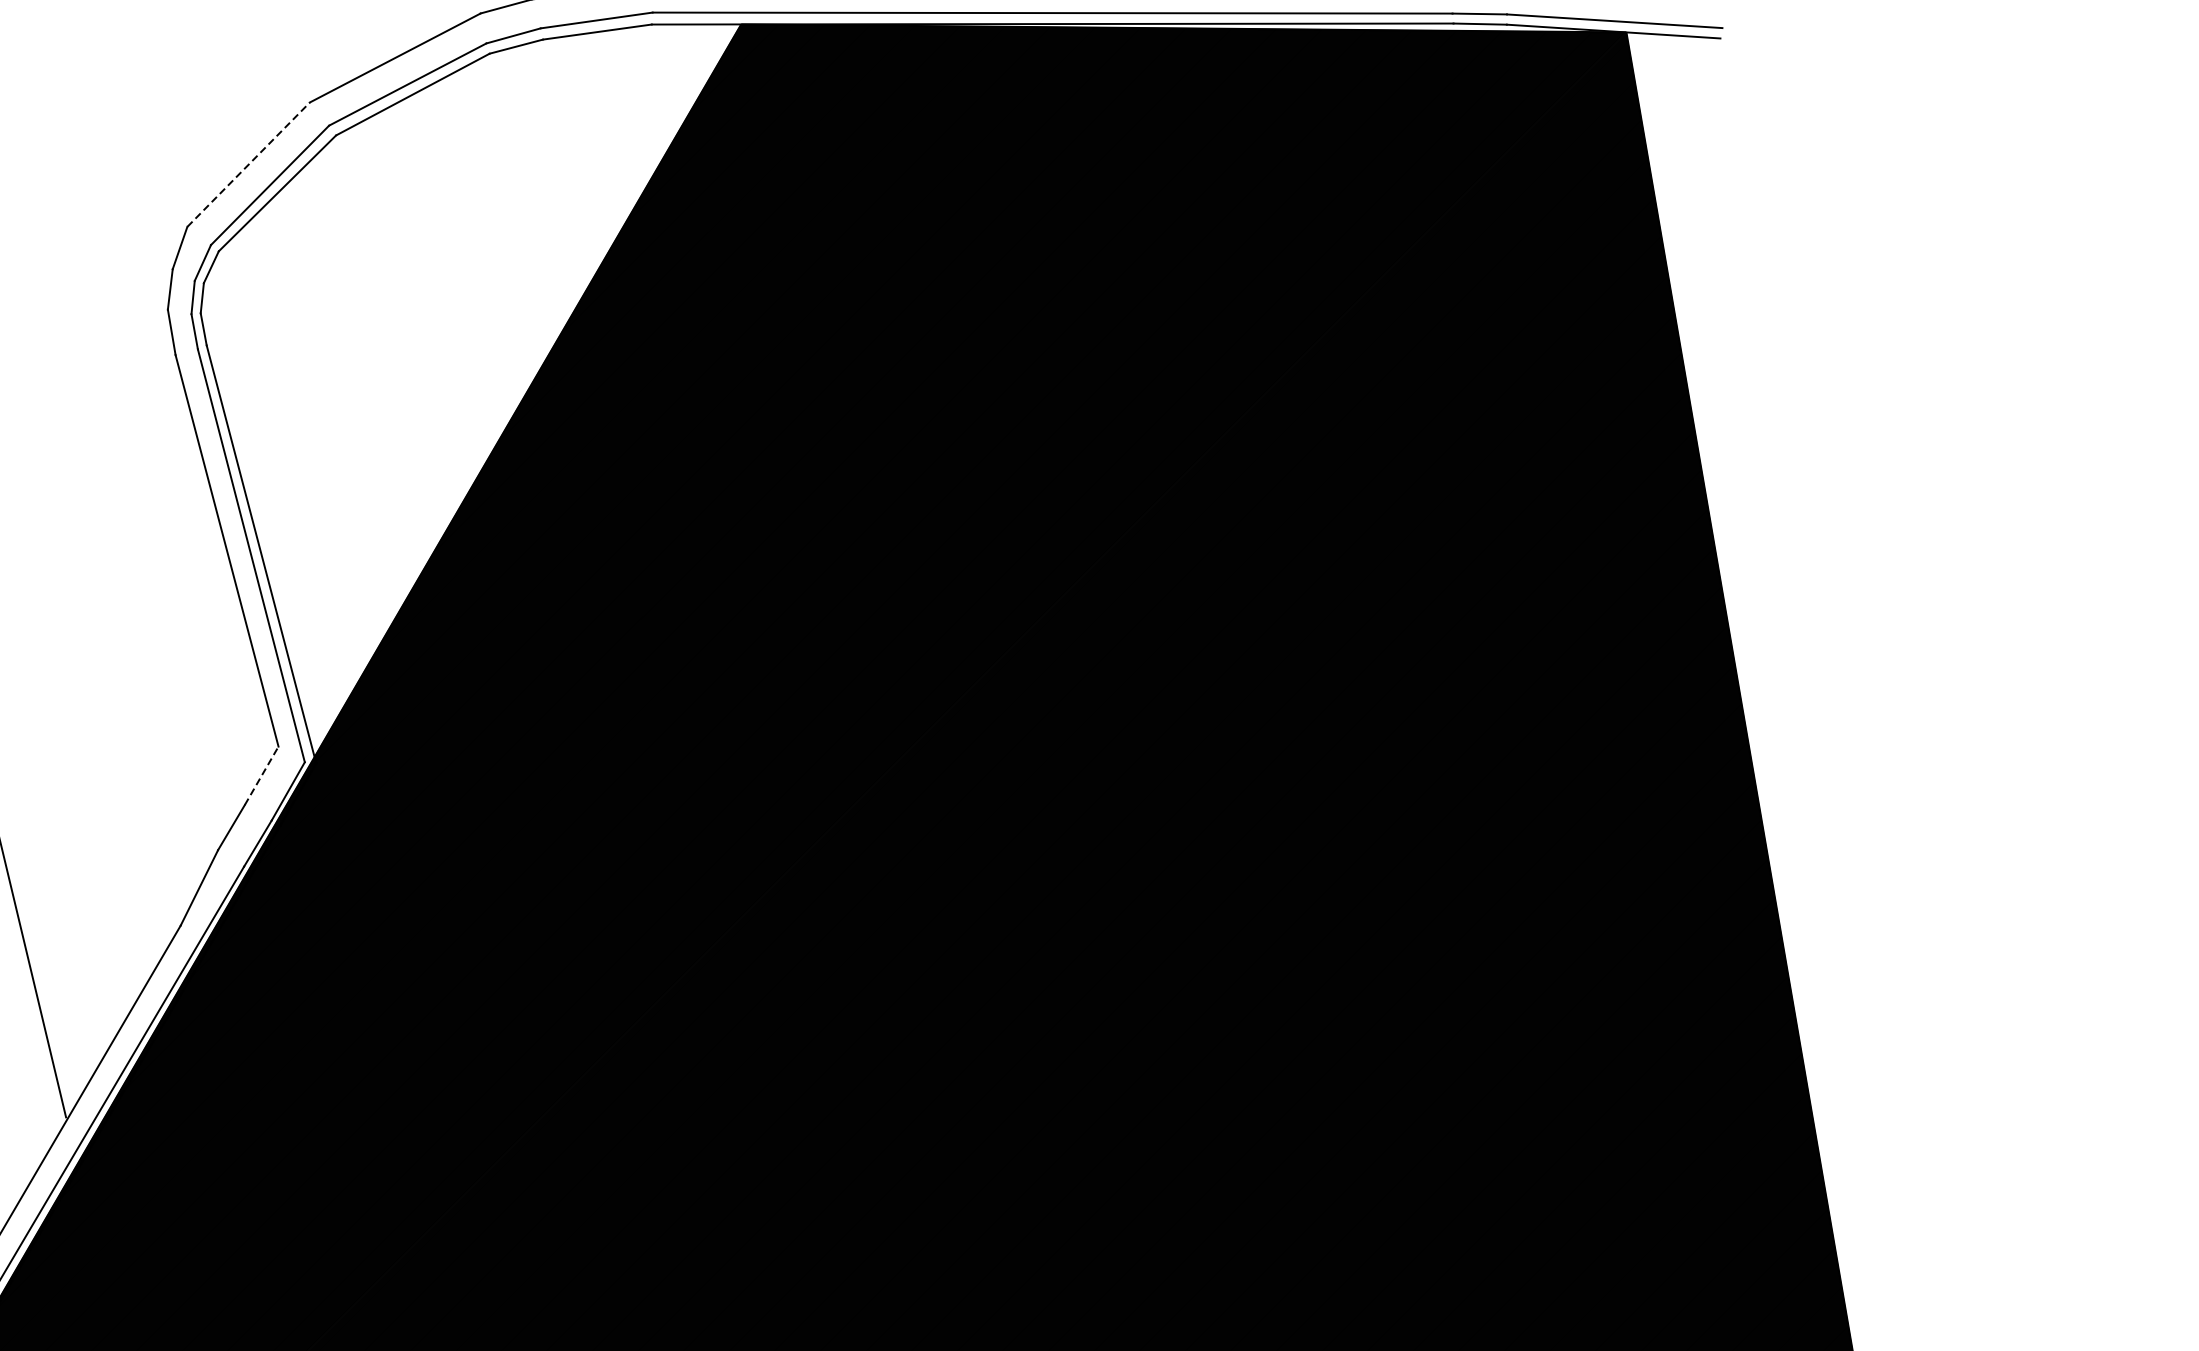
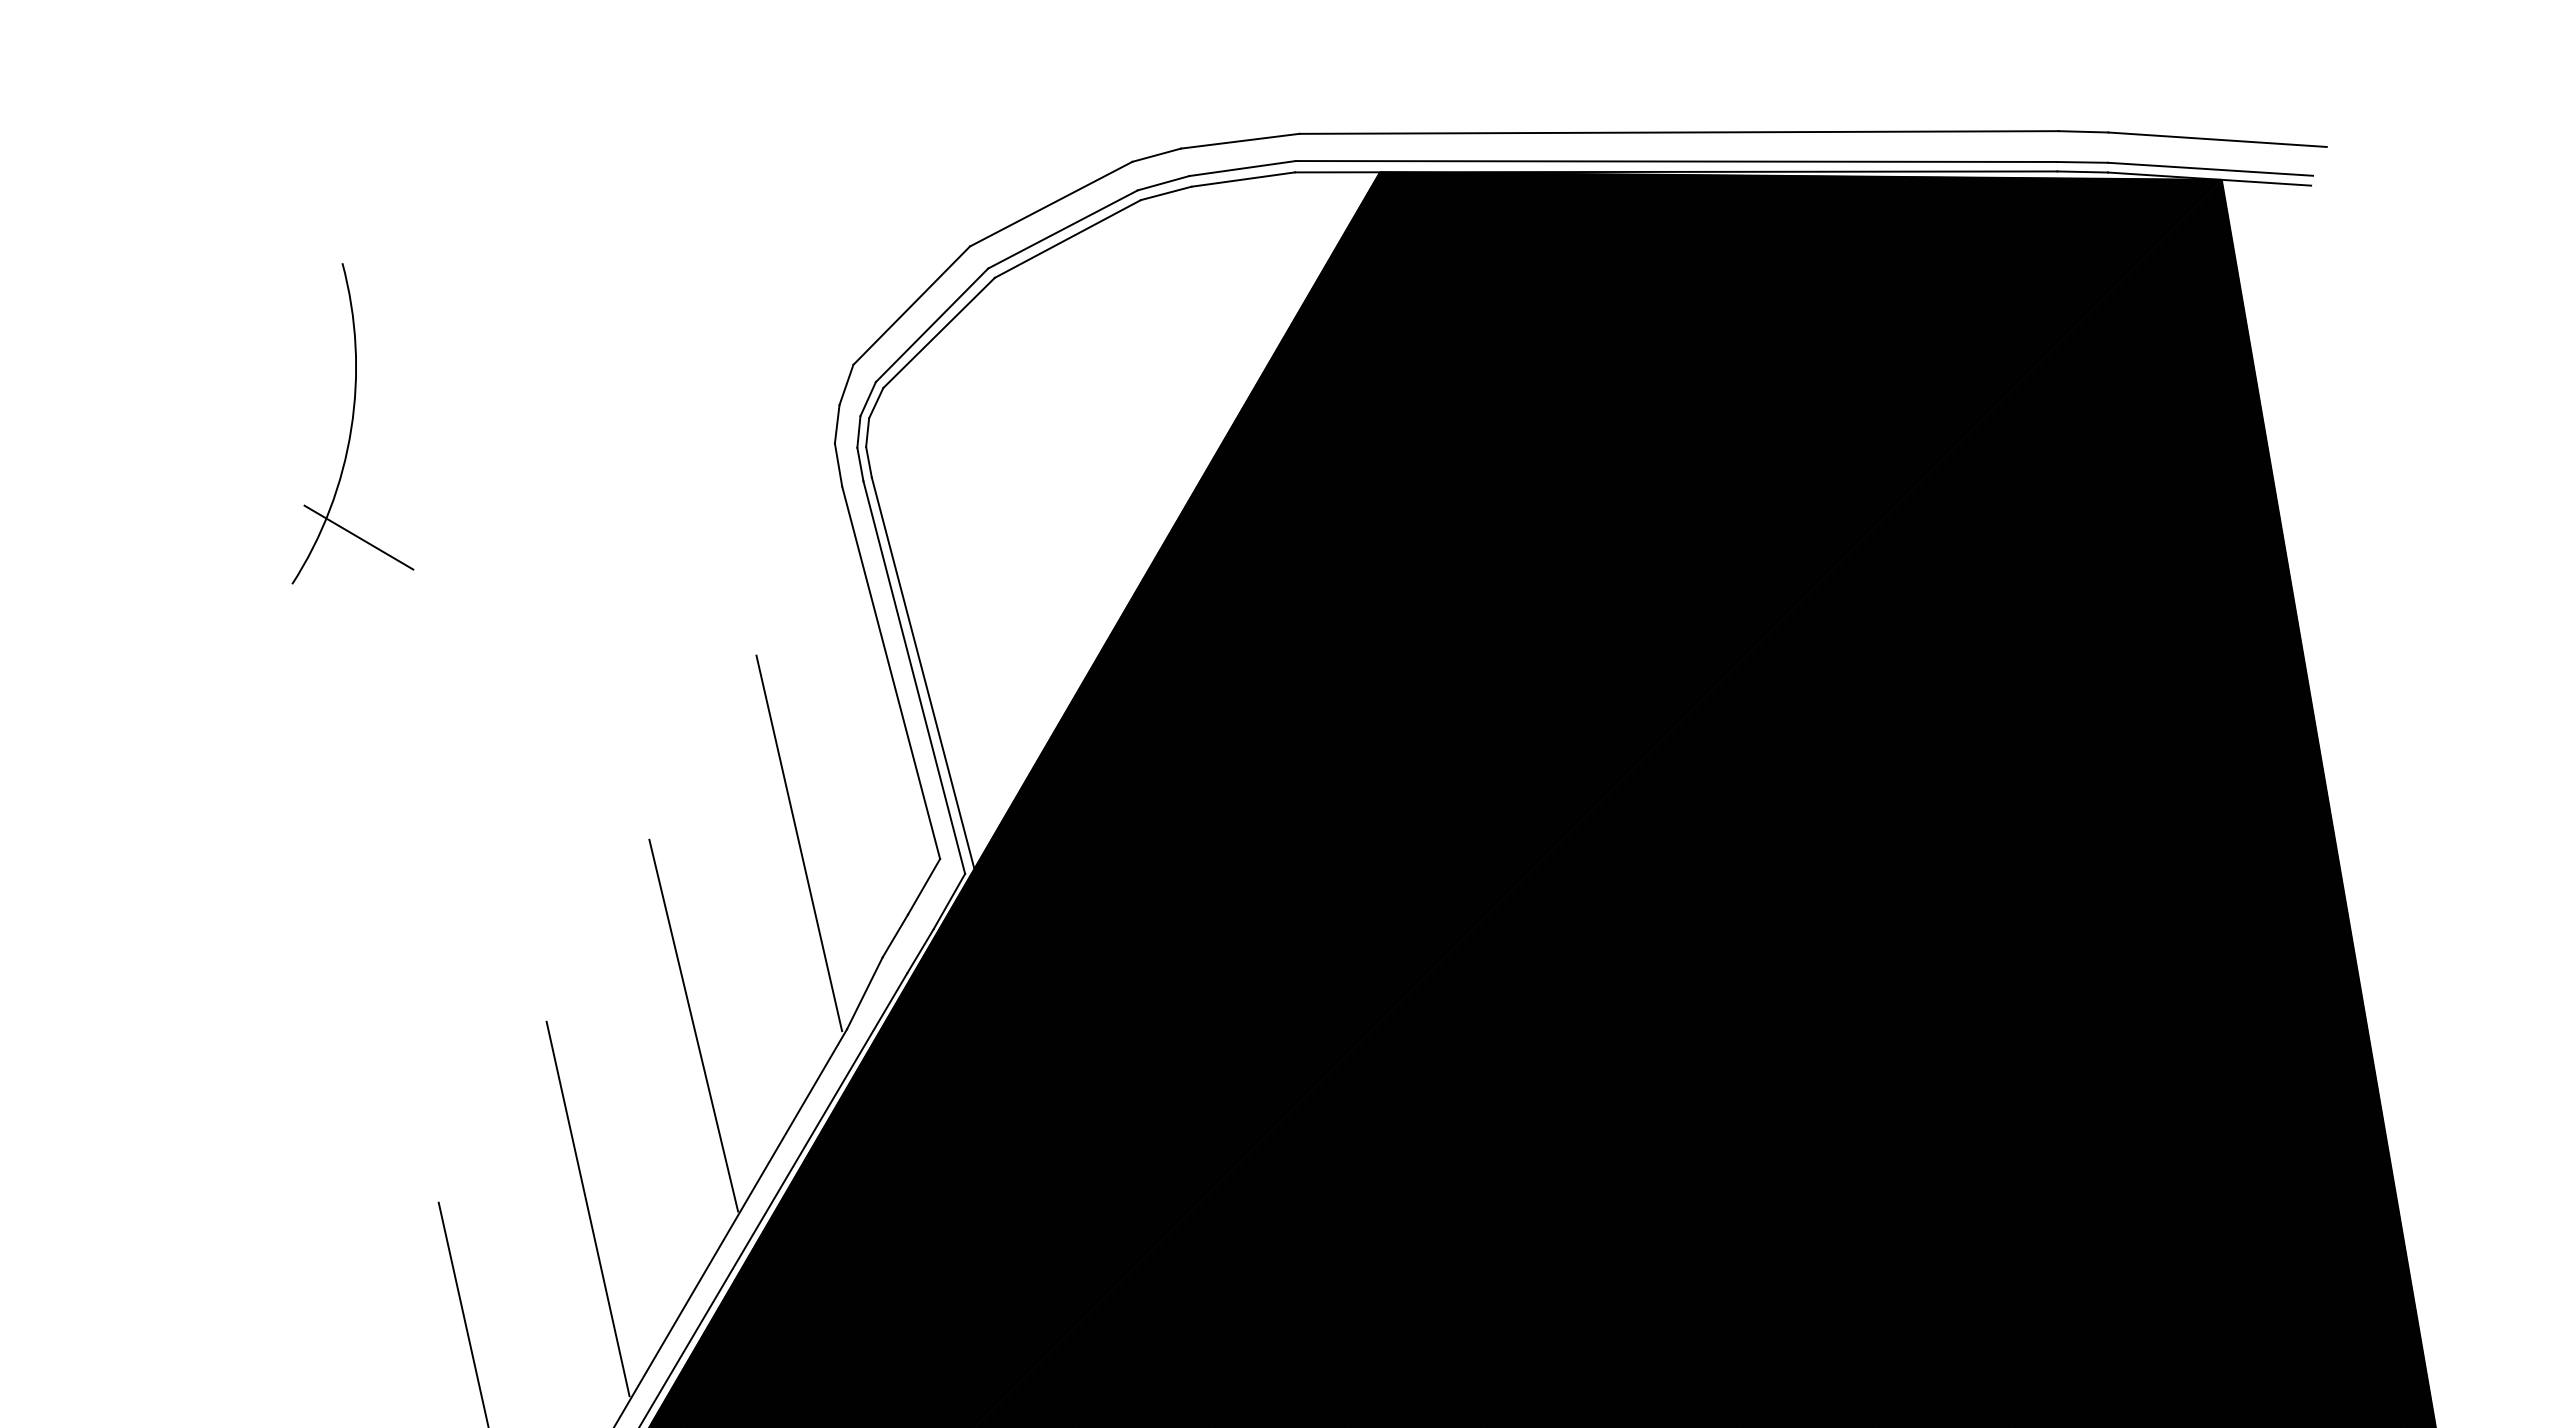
line: (249, 164) -> (912, 305), dashed -> solid
line: (130, 730) -> (799, 843), added
line: (262, 775) -> (924, 886), dashed -> solid

